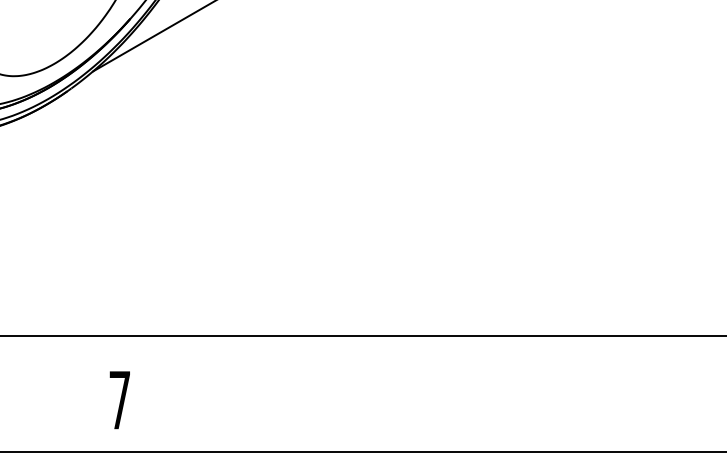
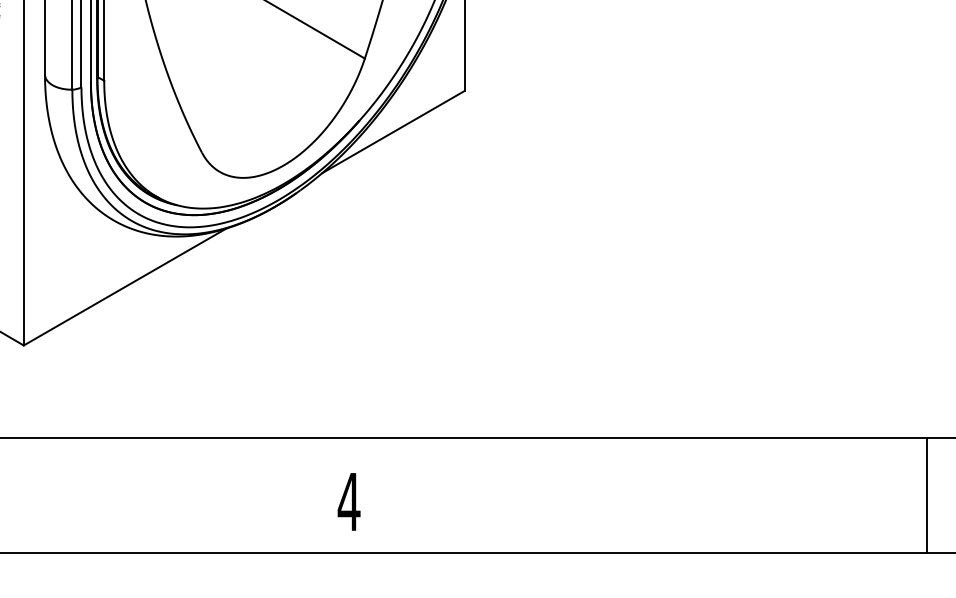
line: (697, 393) -> (926, 495), added
text: (119, 399) -> (348, 501), 7 -> 4

